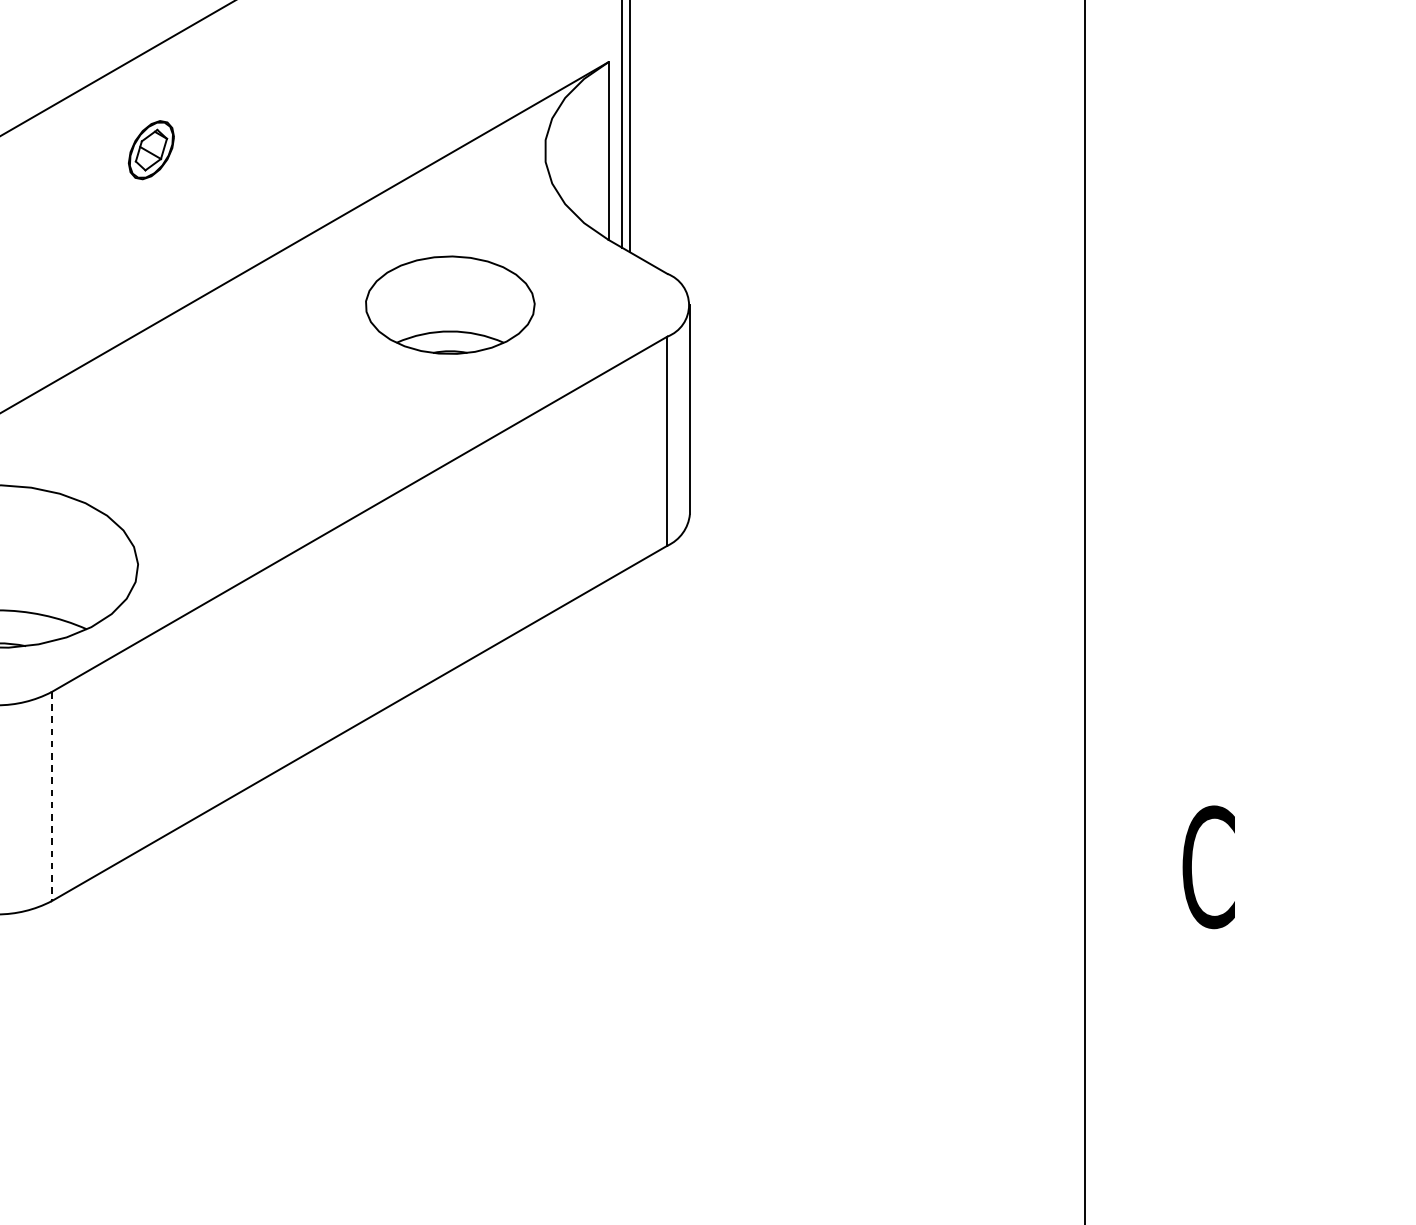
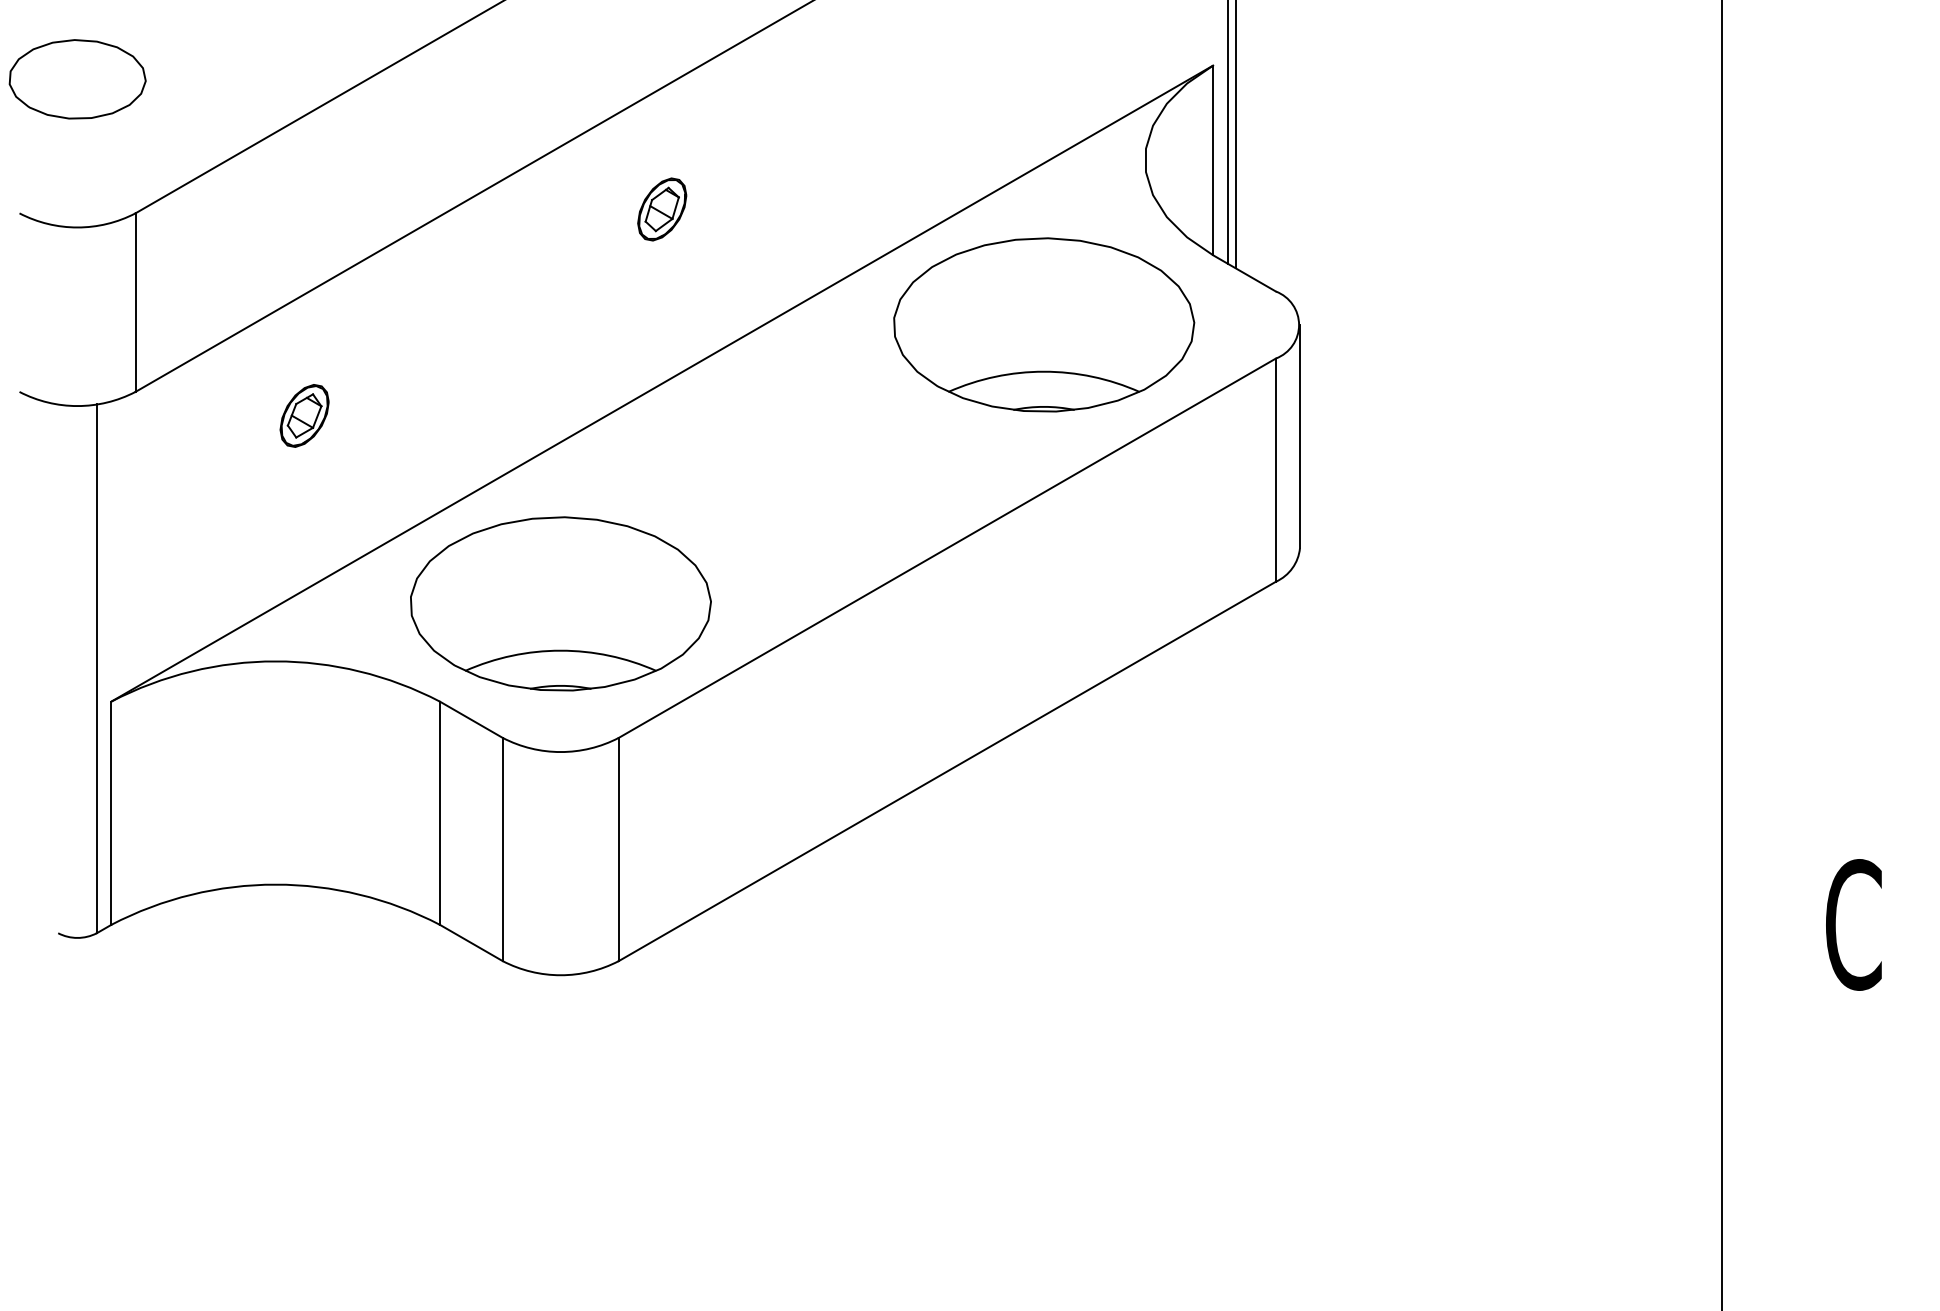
part: (151, 150) -> (662, 209), moved
part: (450, 304) -> (1044, 324), size x1.67
line: (51, 796) -> (618, 849), dashed -> solid

